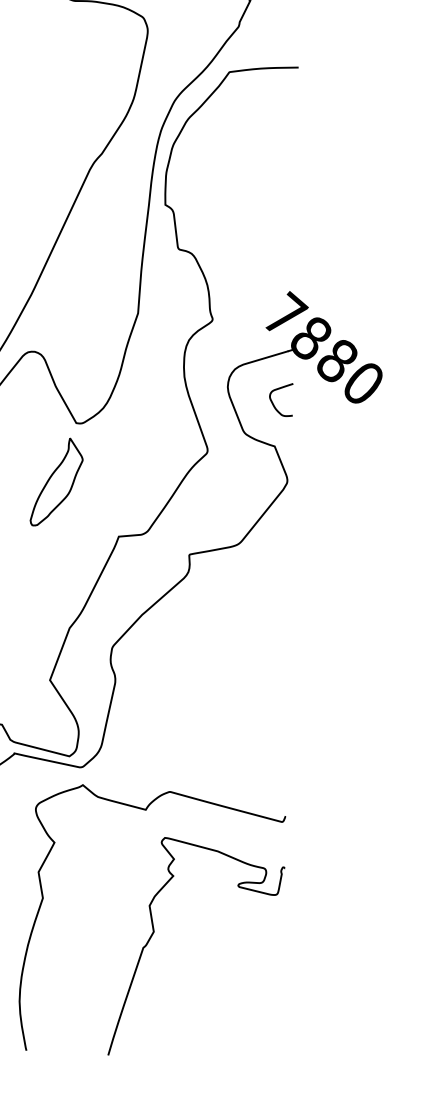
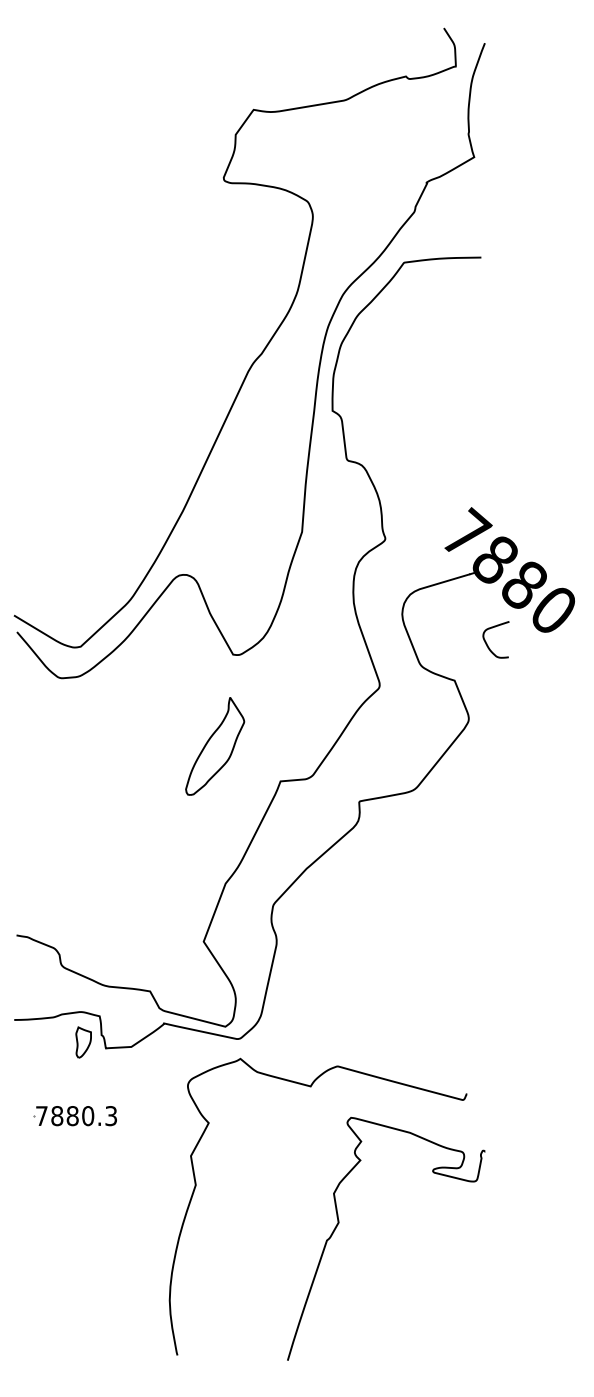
curve: (273, 403) -> (487, 643), moved
part: (56, 482) -> (215, 746), moved
curve: (154, 932) -> (339, 1223), moved

